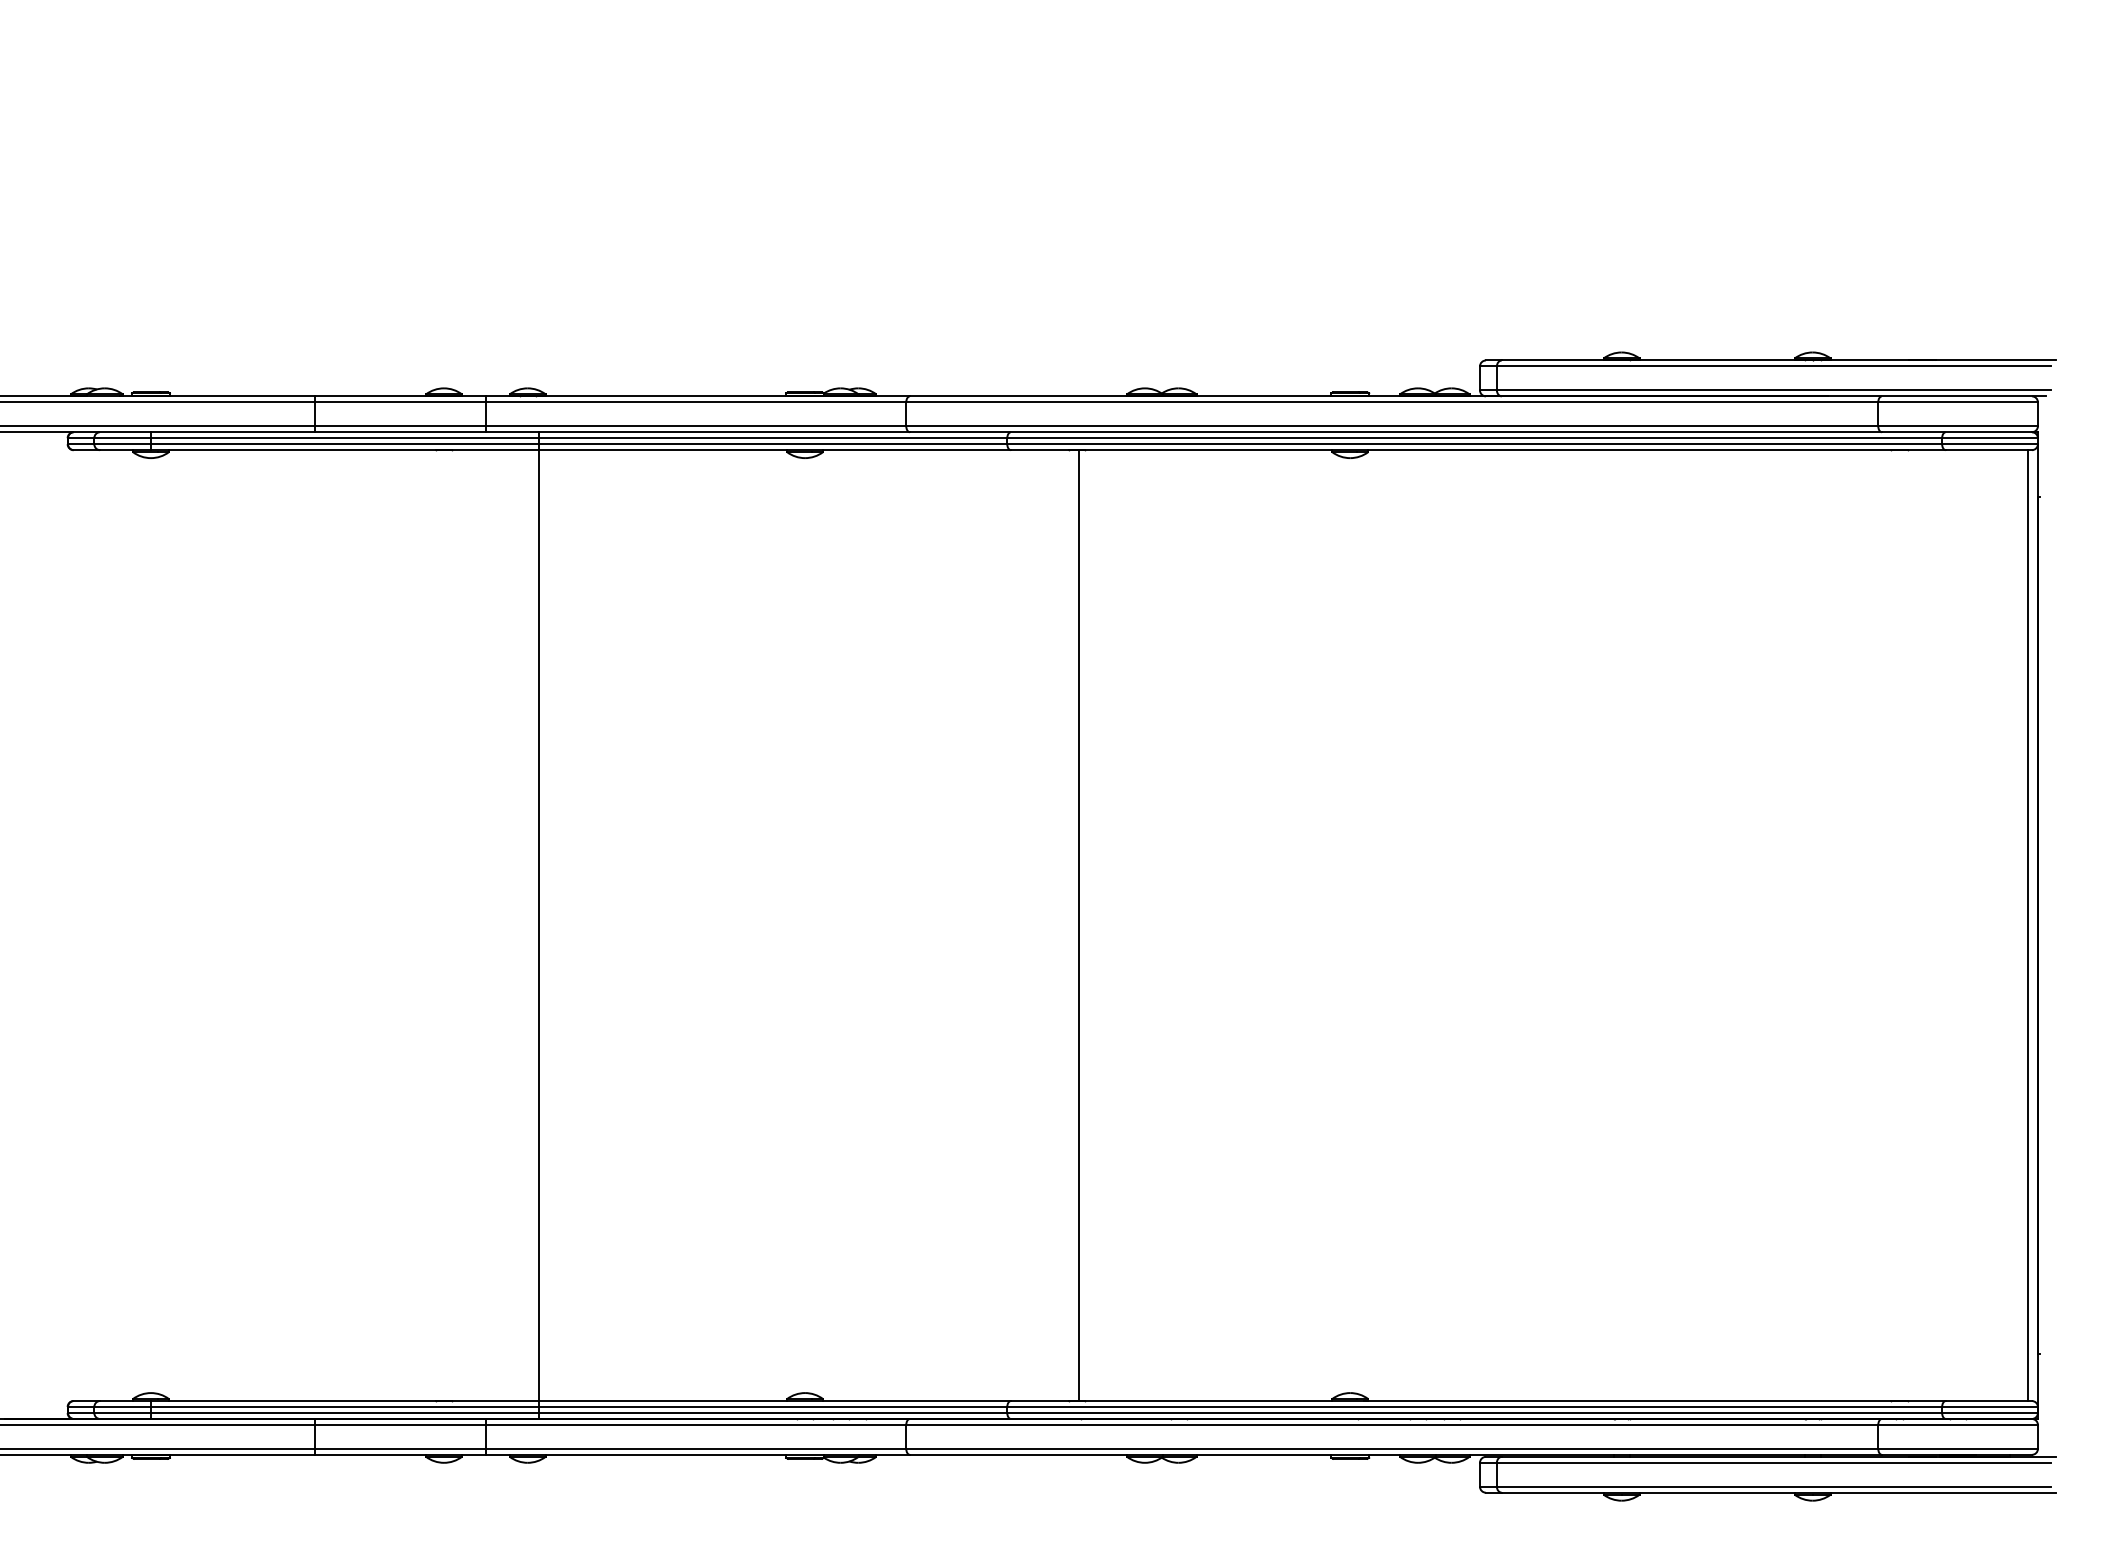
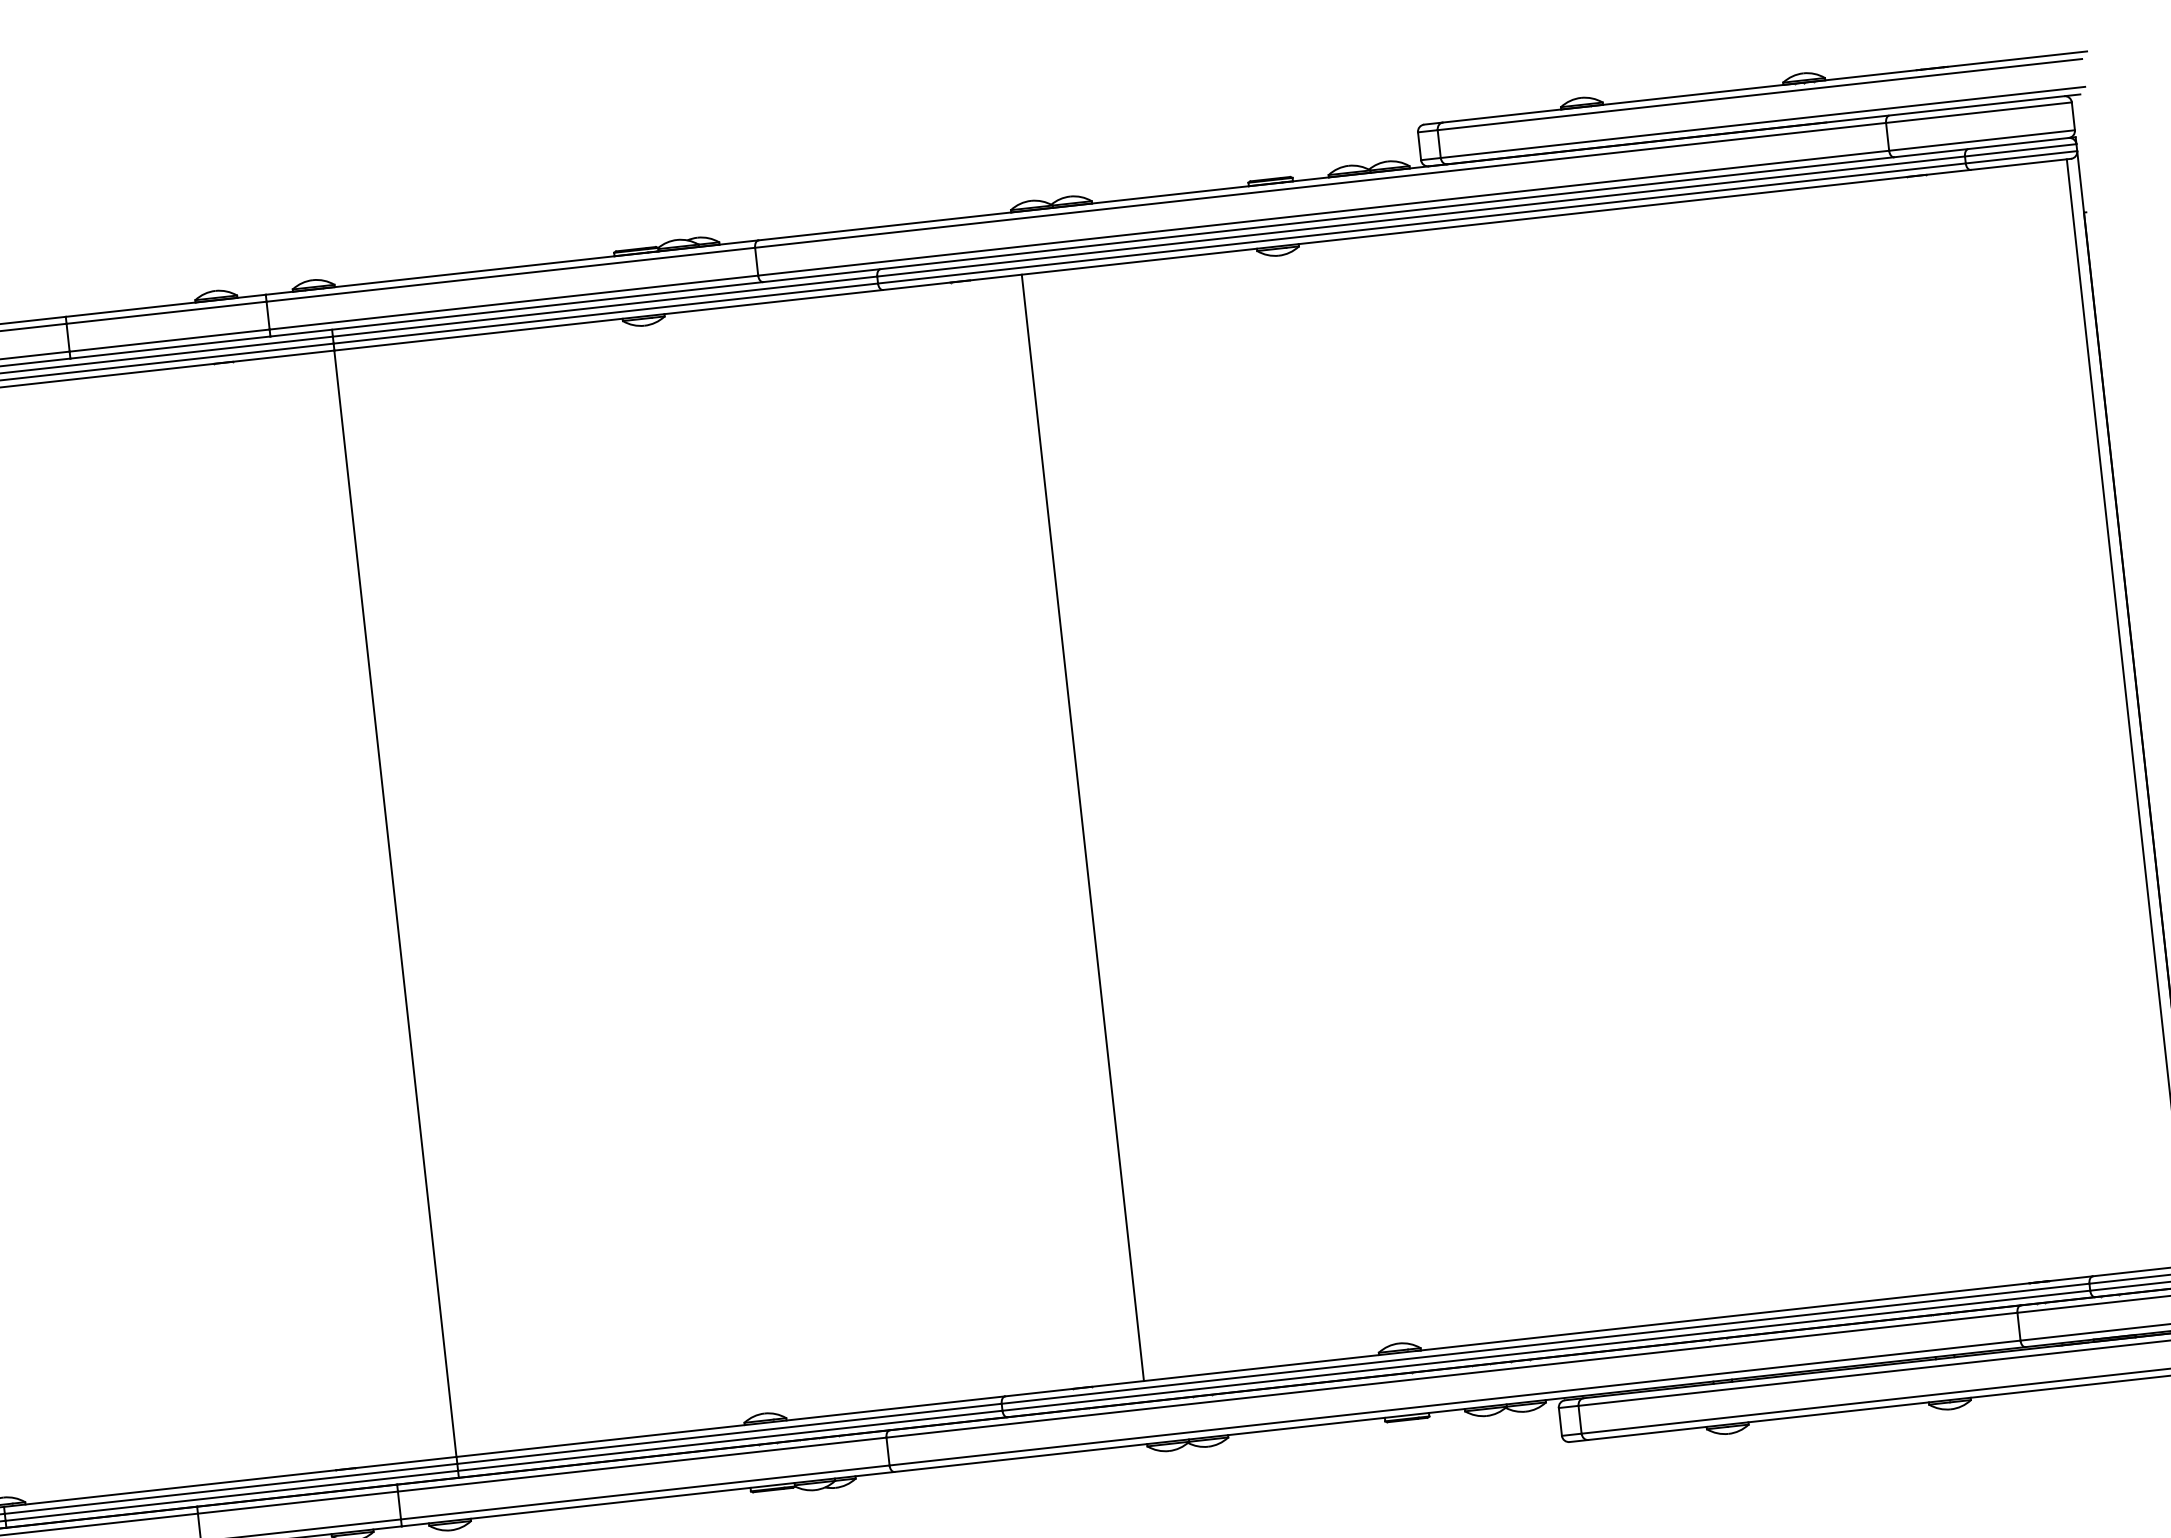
line: (1079, 925) -> (1083, 827), moved

